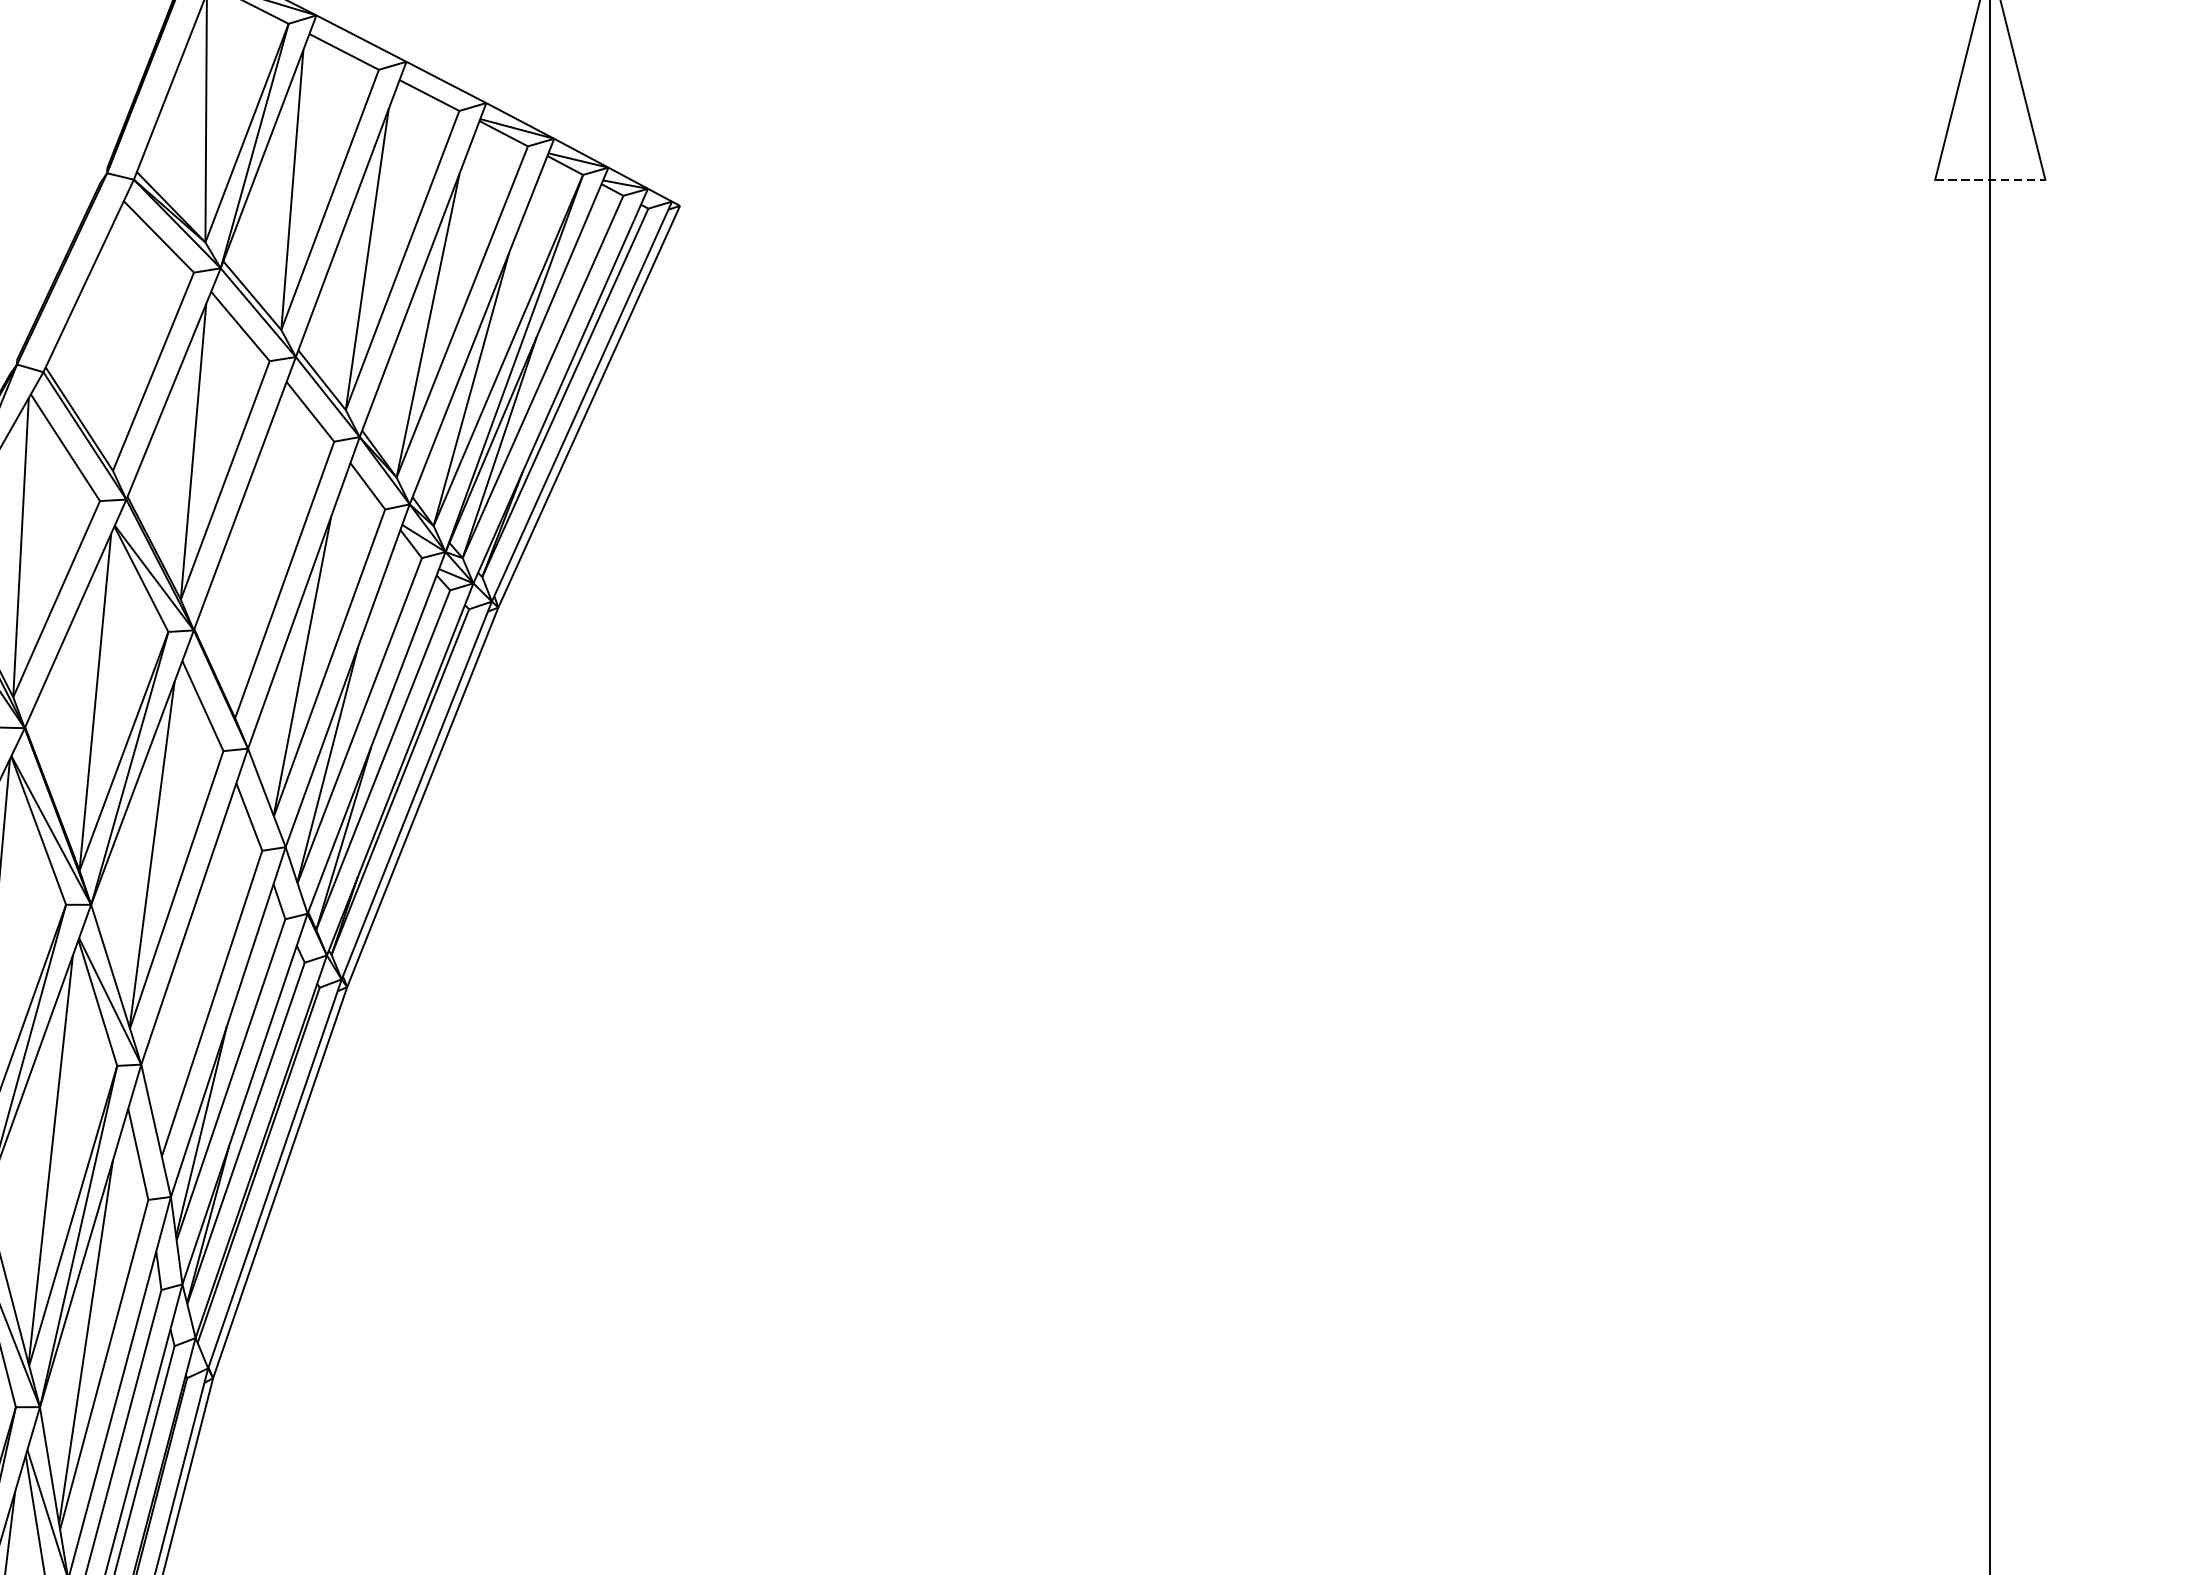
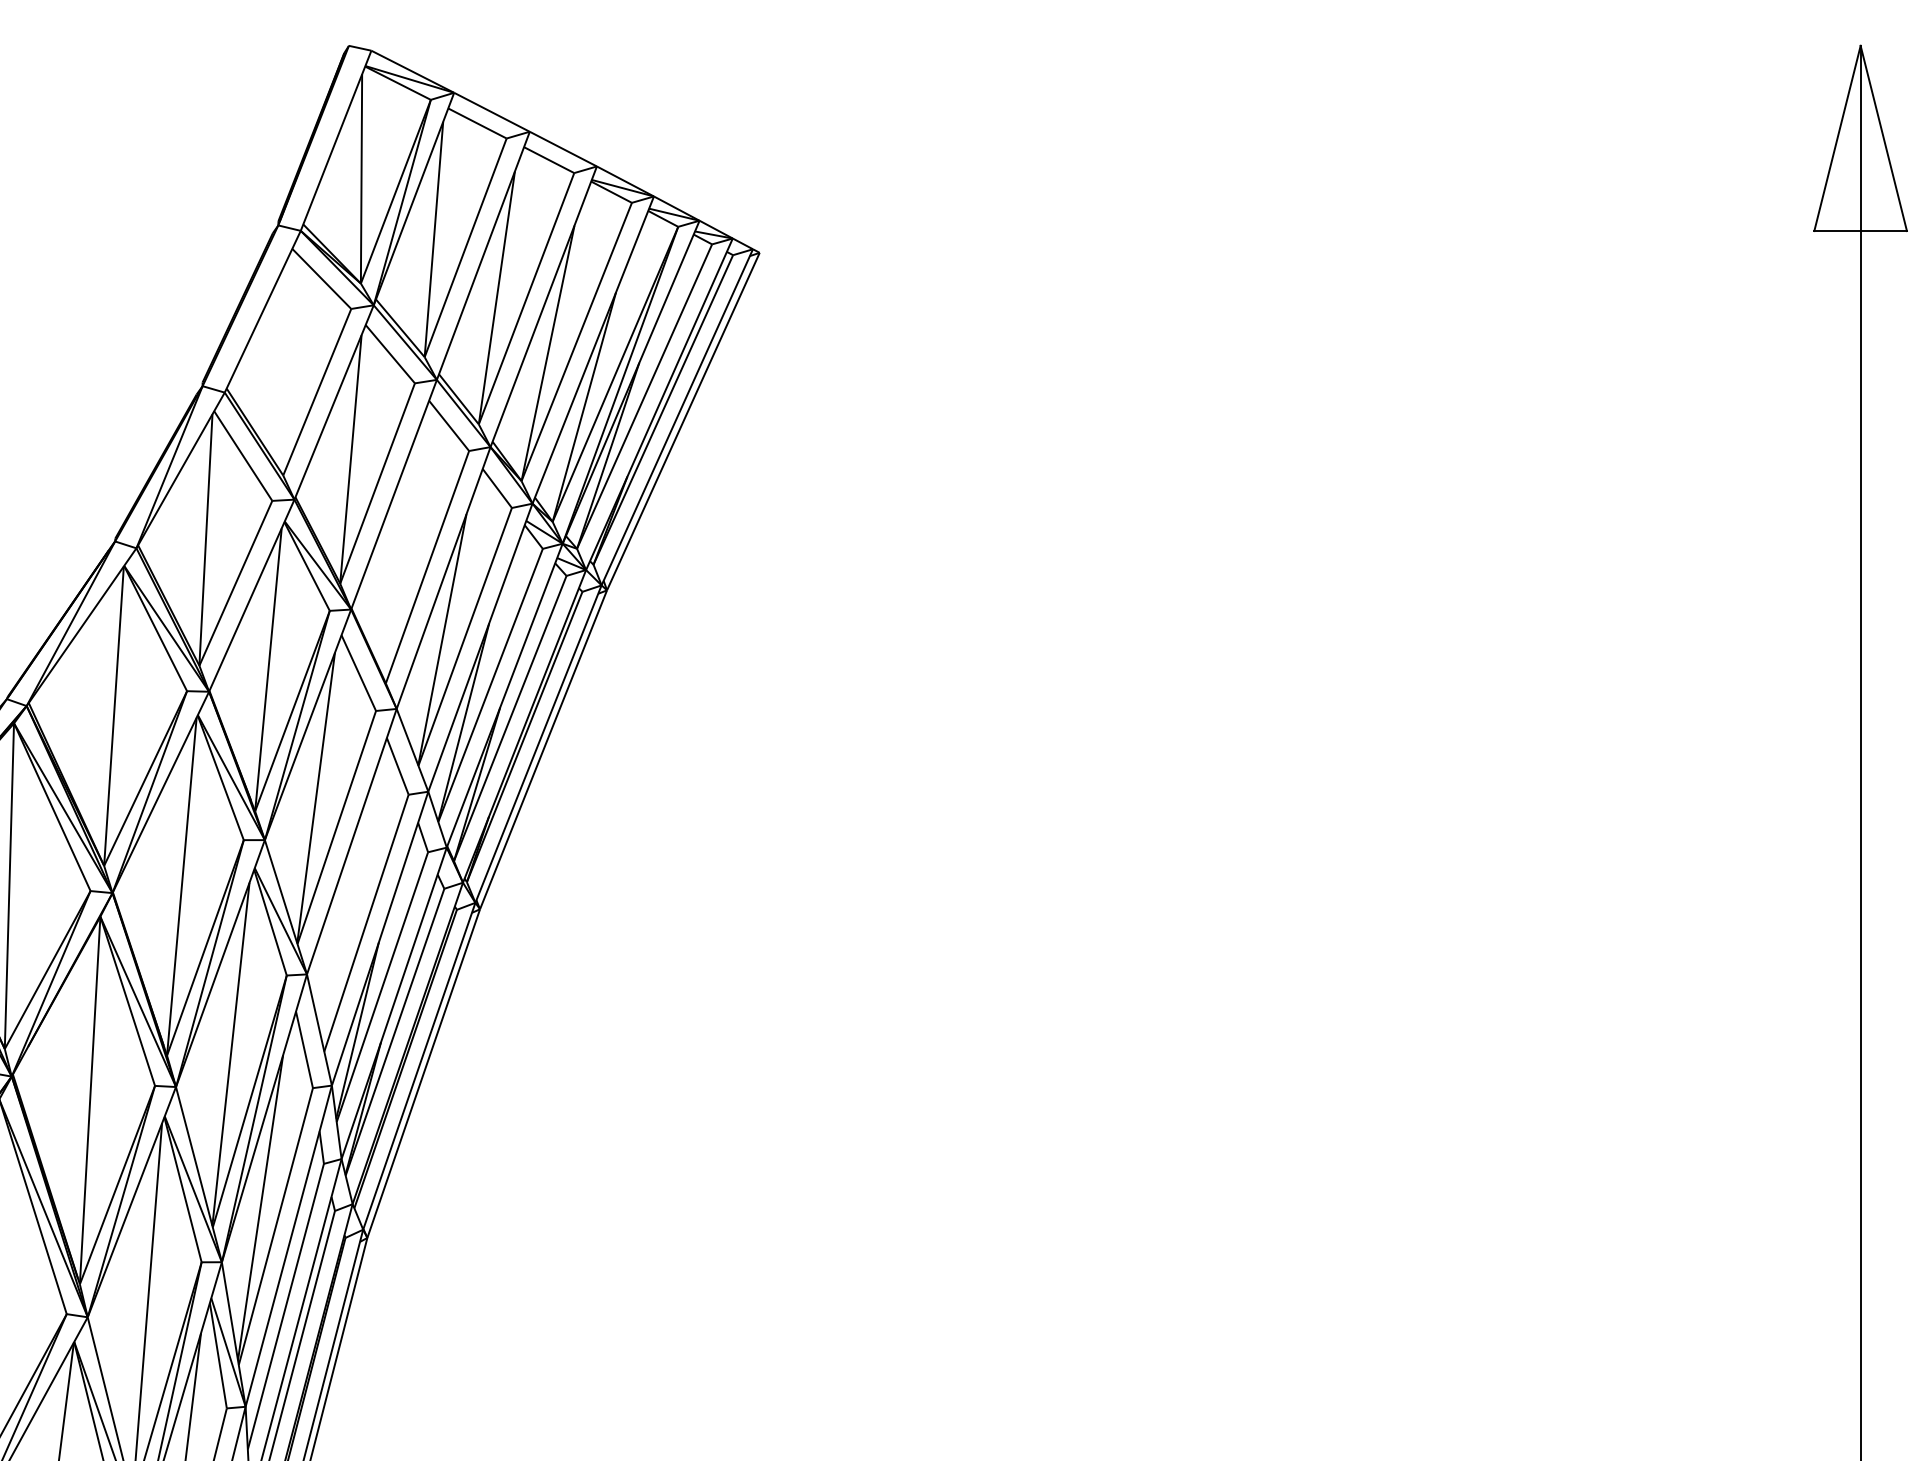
line: (1991, 180) -> (1861, 231), dashed -> solid

